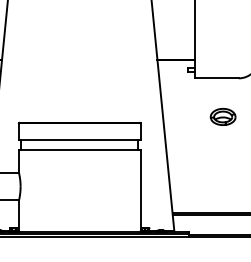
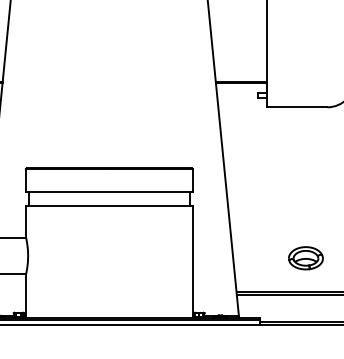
part: (222, 117) -> (305, 258), moved

